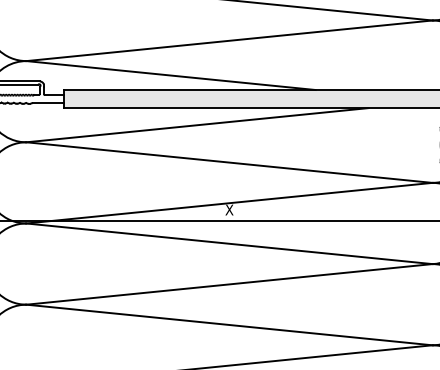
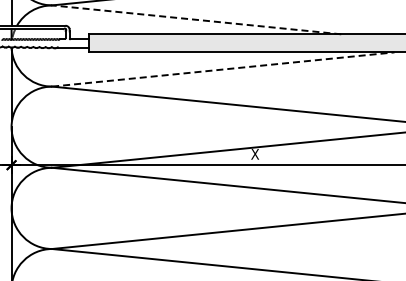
line: (170, 75) -> (196, 19), solid -> dashed
line: (198, 125) -> (224, 69), solid -> dashed

